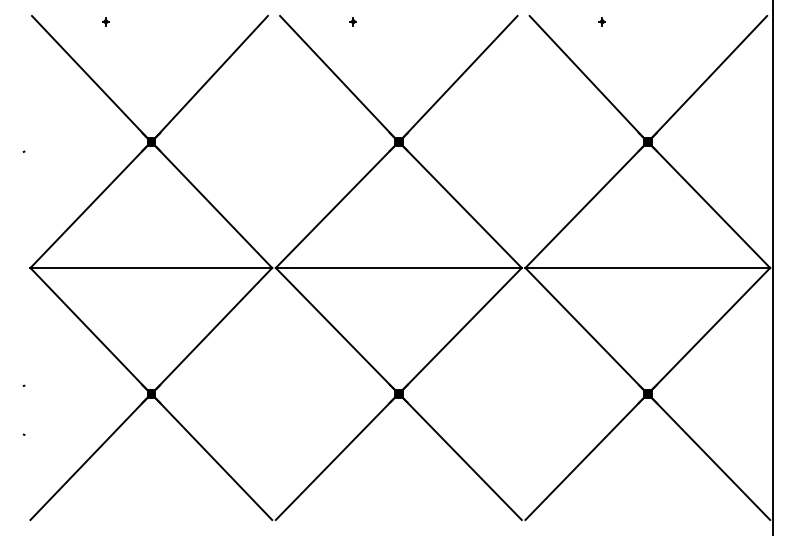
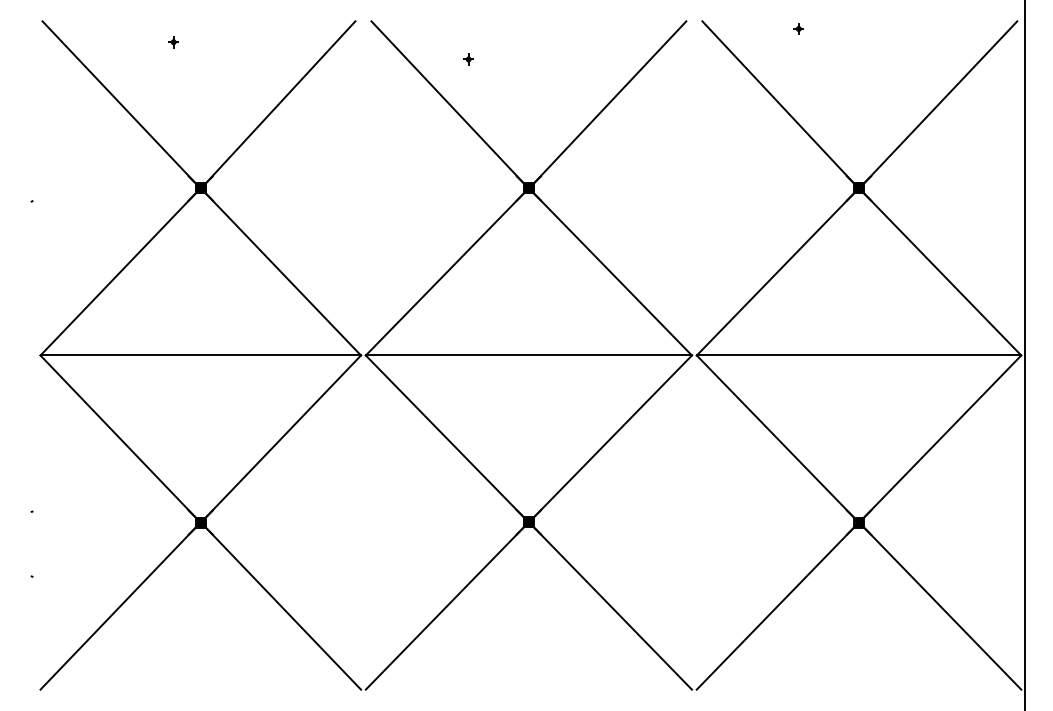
part: (105, 21) -> (173, 41), moved
part: (352, 21) -> (467, 59), moved

